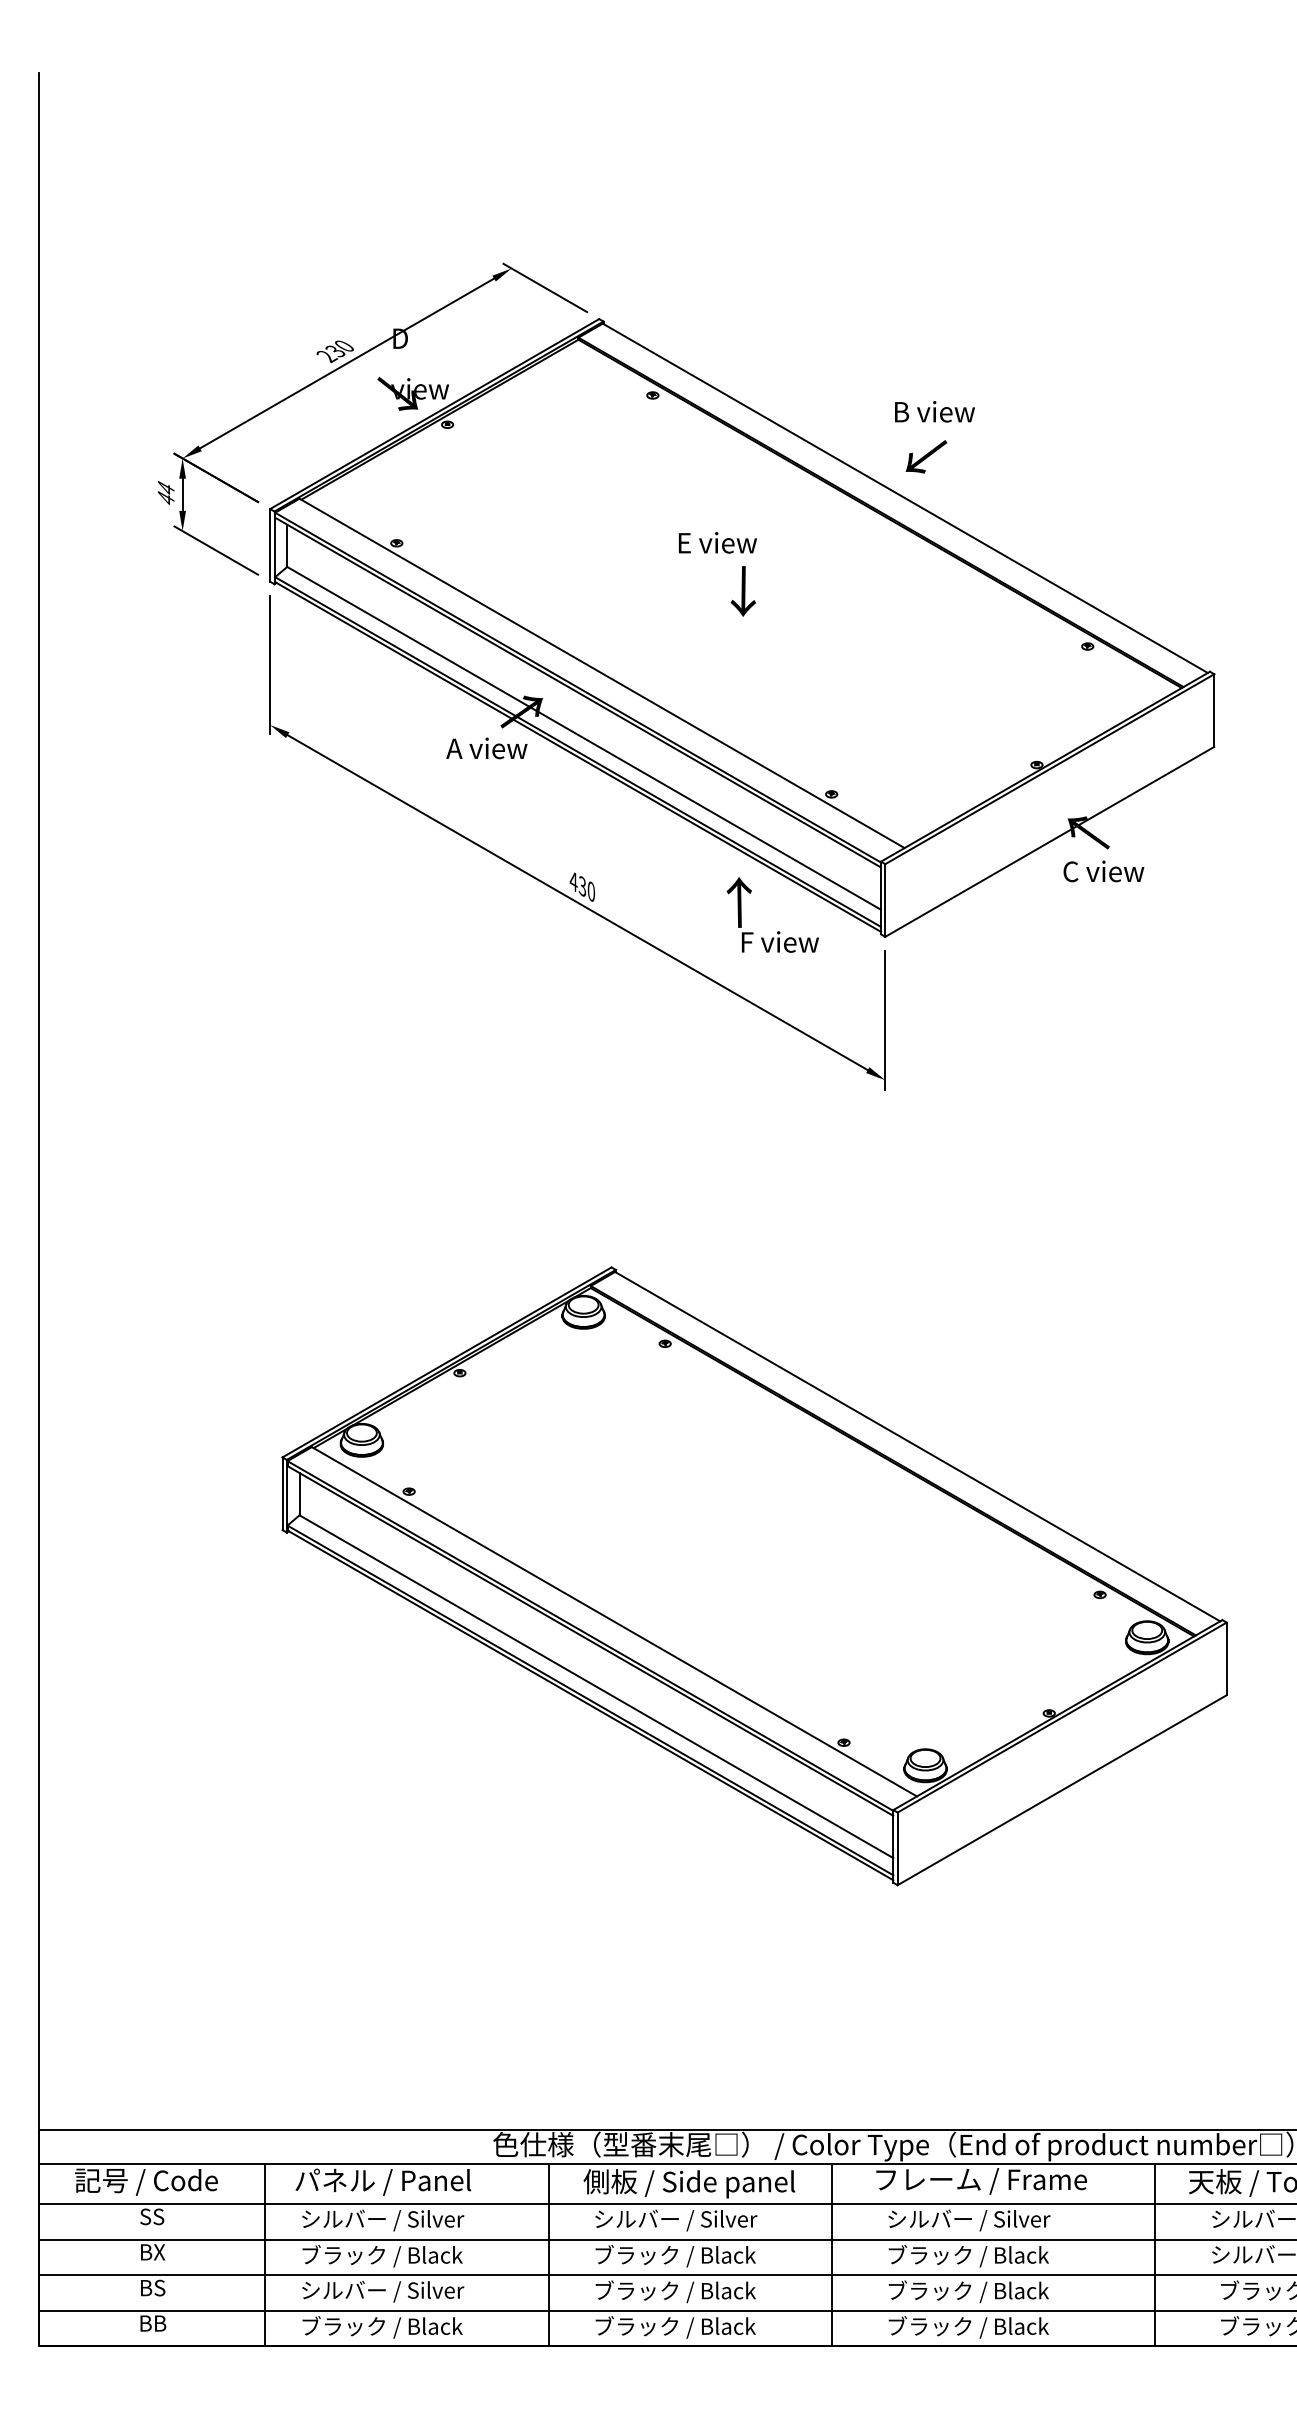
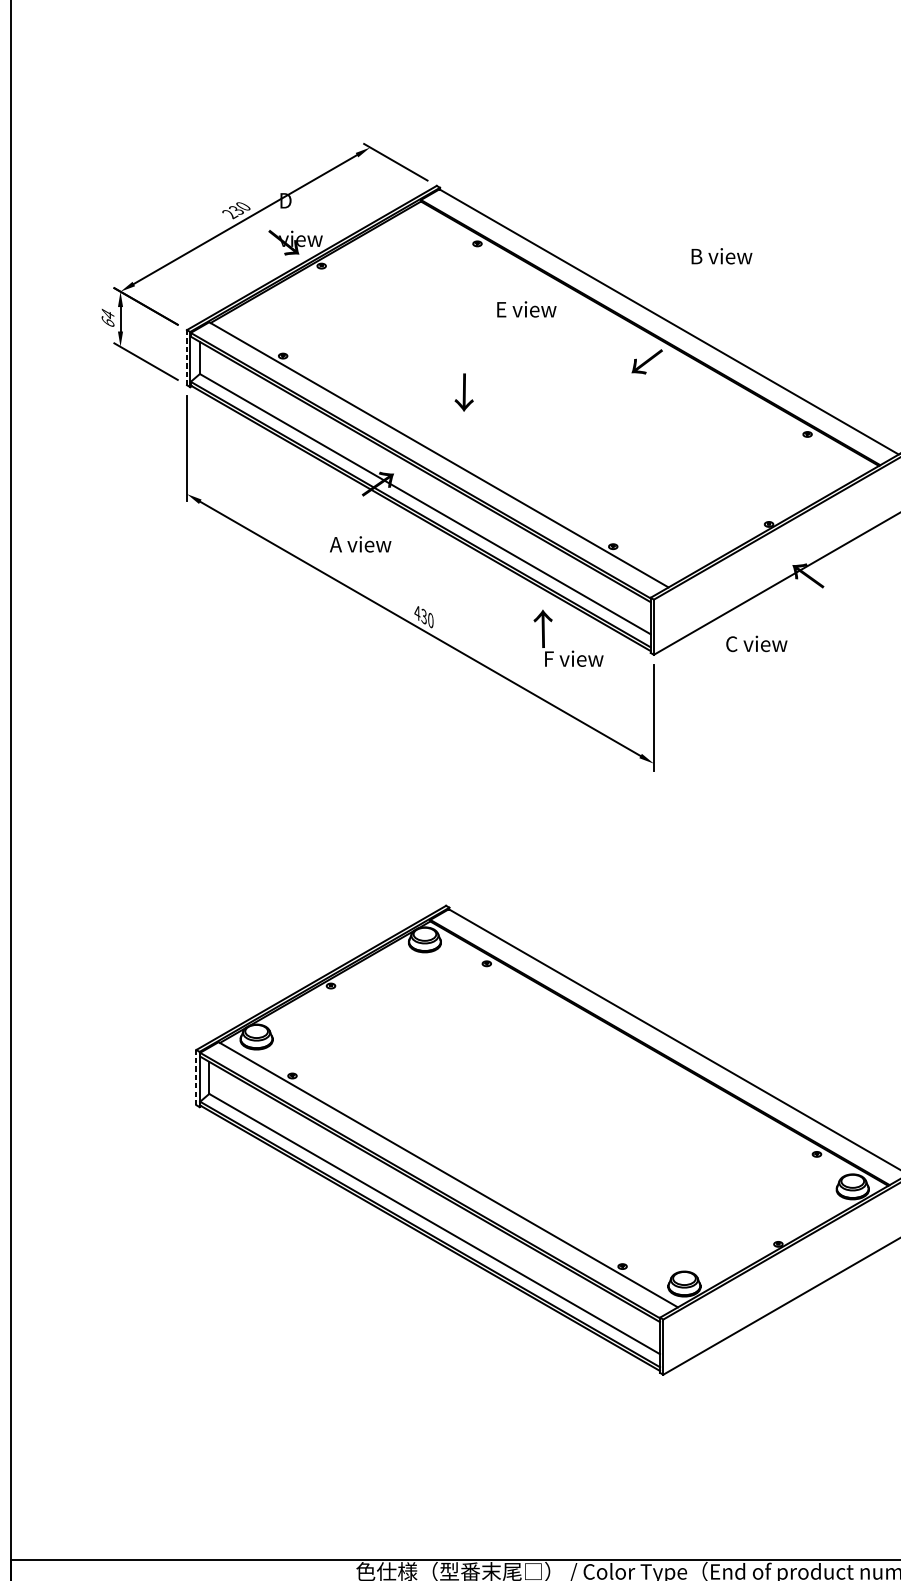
text: (934, 411) -> (721, 256), moved
text: (926, 456) -> (647, 361), moved
text: (165, 497) -> (107, 321), 44 -> 64
text: (717, 542) -> (526, 309), moved
line: (270, 544) -> (187, 357), solid -> dashed
text: (742, 591) -> (463, 392), moved
text: (486, 748) -> (360, 544), moved
text: (1103, 871) -> (756, 643), moved
line: (282, 1493) -> (196, 1077), solid -> dashed

